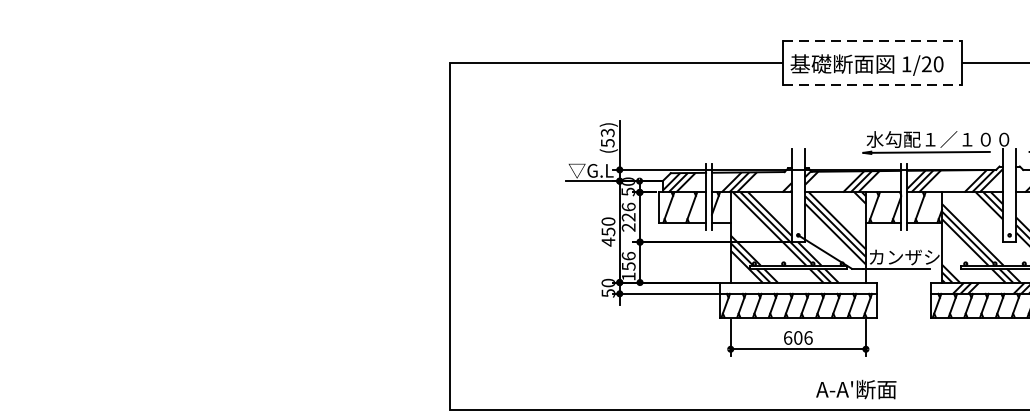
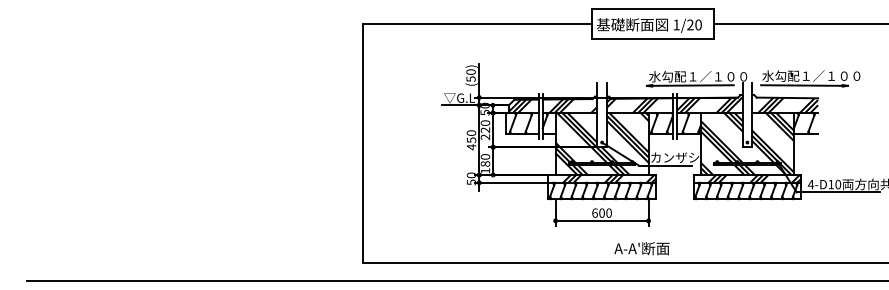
line: (873, 40) -> (653, 8), dashed -> solid
line: (873, 85) -> (653, 39), dashed -> solid
text: (606, 131) -> (470, 71), (53) -> (50)
text: (627, 206) -> (484, 122), 226 -> 220
text: (627, 261) -> (484, 160), 156 -> 180
hatch: (809, 287) -> (609, 178), added
text: (807, 337) -> (608, 212), 606 -> 600

